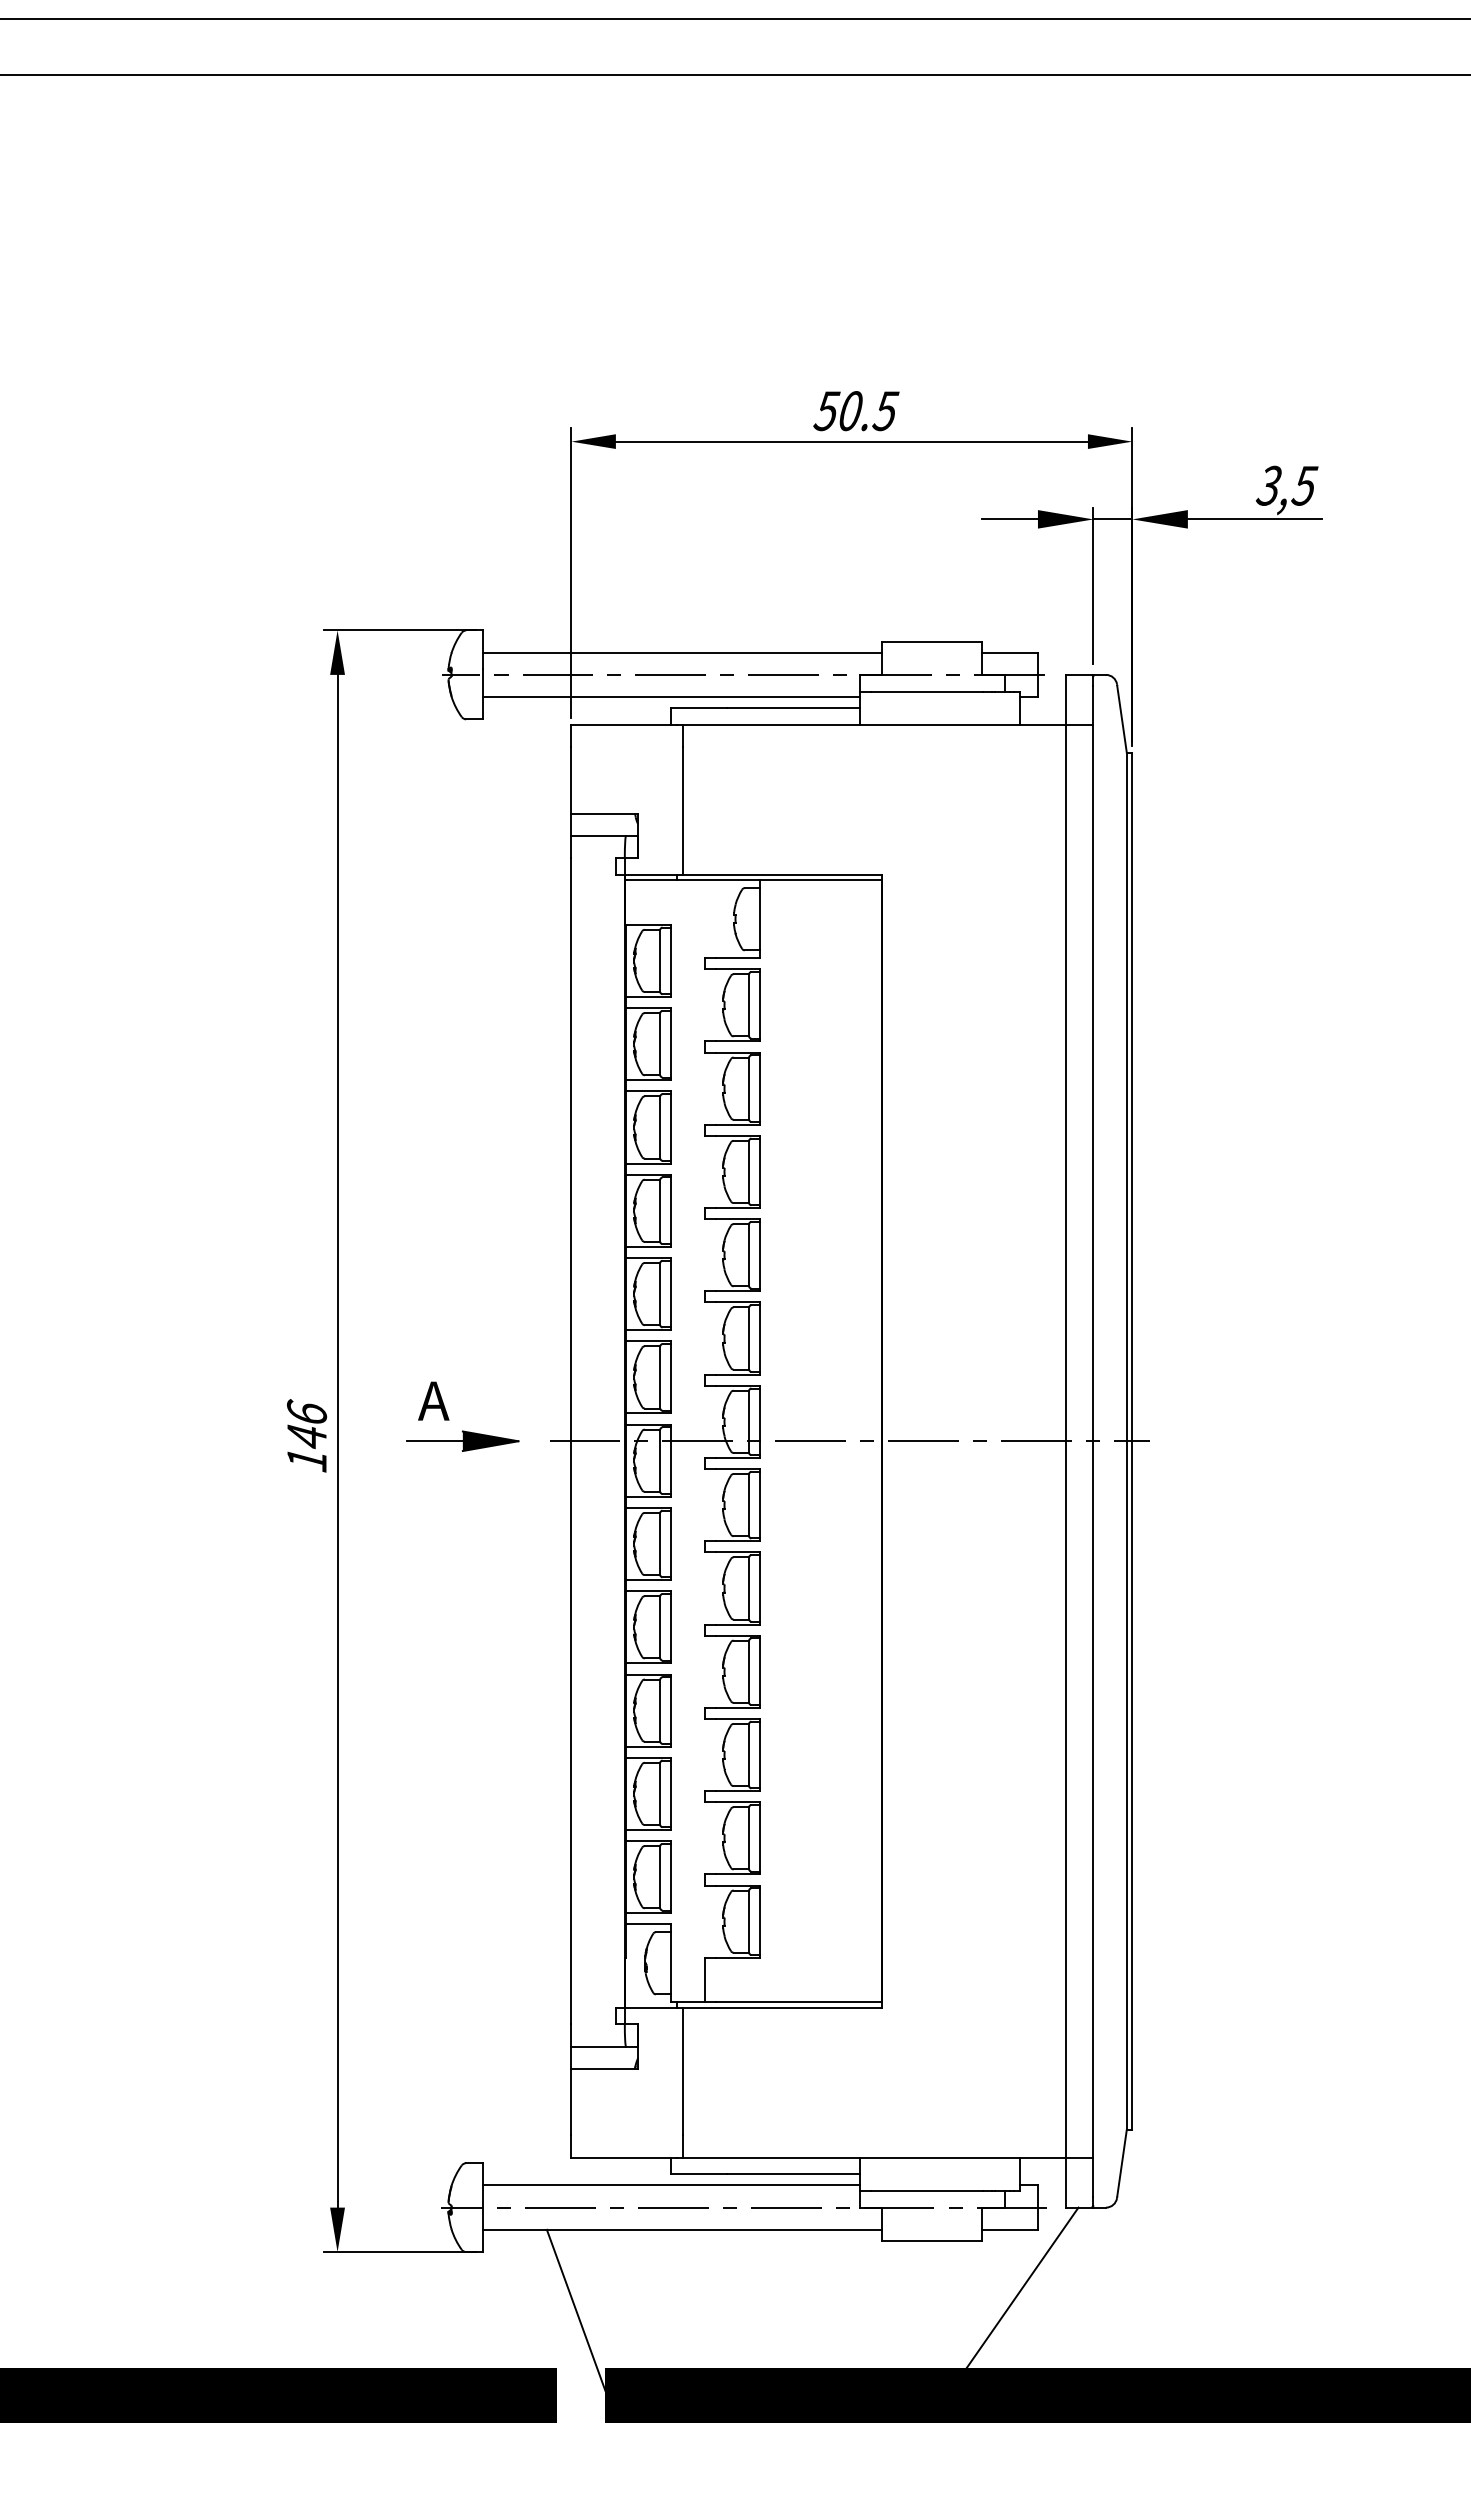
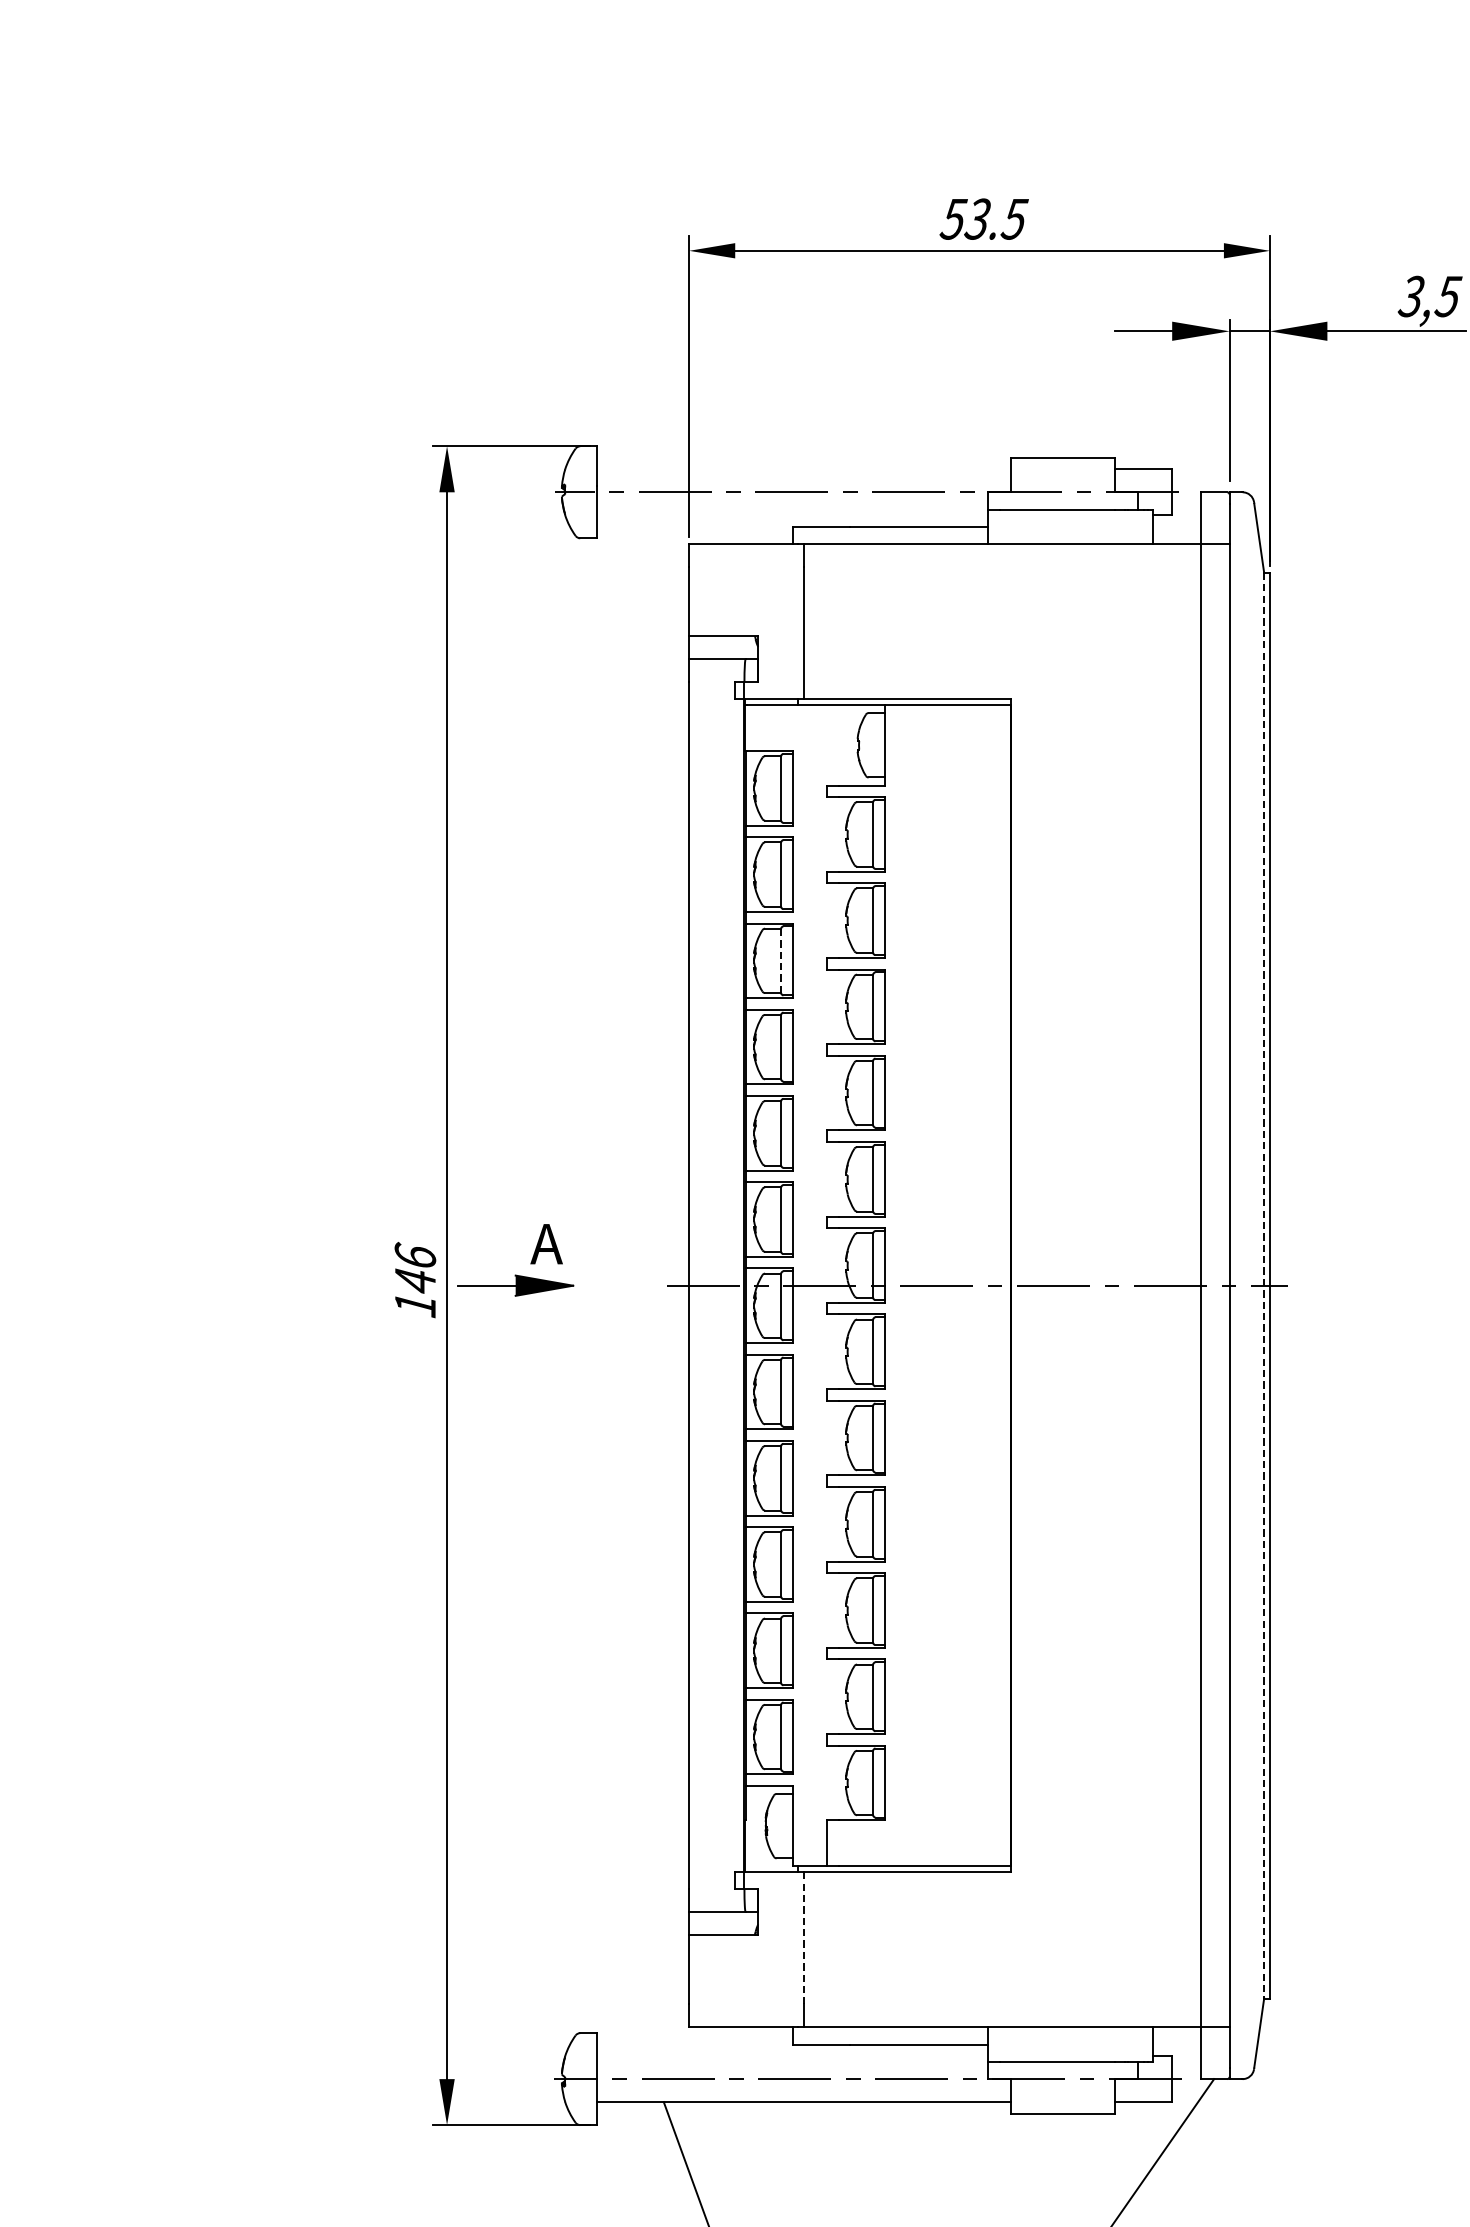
text: (849, 411) -> (977, 219), 50.5 -> 53.5
line: (682, 652) -> (804, 469), removed
line: (671, 697) -> (792, 515), removed
line: (660, 1127) -> (781, 960), solid -> dashed
part: (462, 1440) -> (515, 1284), moved
line: (1126, 1441) -> (1263, 1285), solid -> dashed
line: (682, 2071) -> (804, 1938), solid -> dashed
line: (671, 2185) -> (792, 2056), removed

